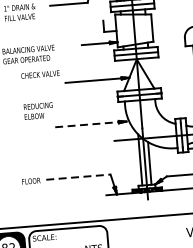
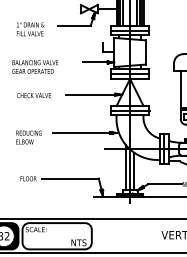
text: (39, 74) -> (33, 95), moved
text: (38, 111) -> (28, 137), moved
line: (90, 123) -> (84, 132), dashed -> solid
line: (78, 177) -> (70, 178), dashed -> solid

